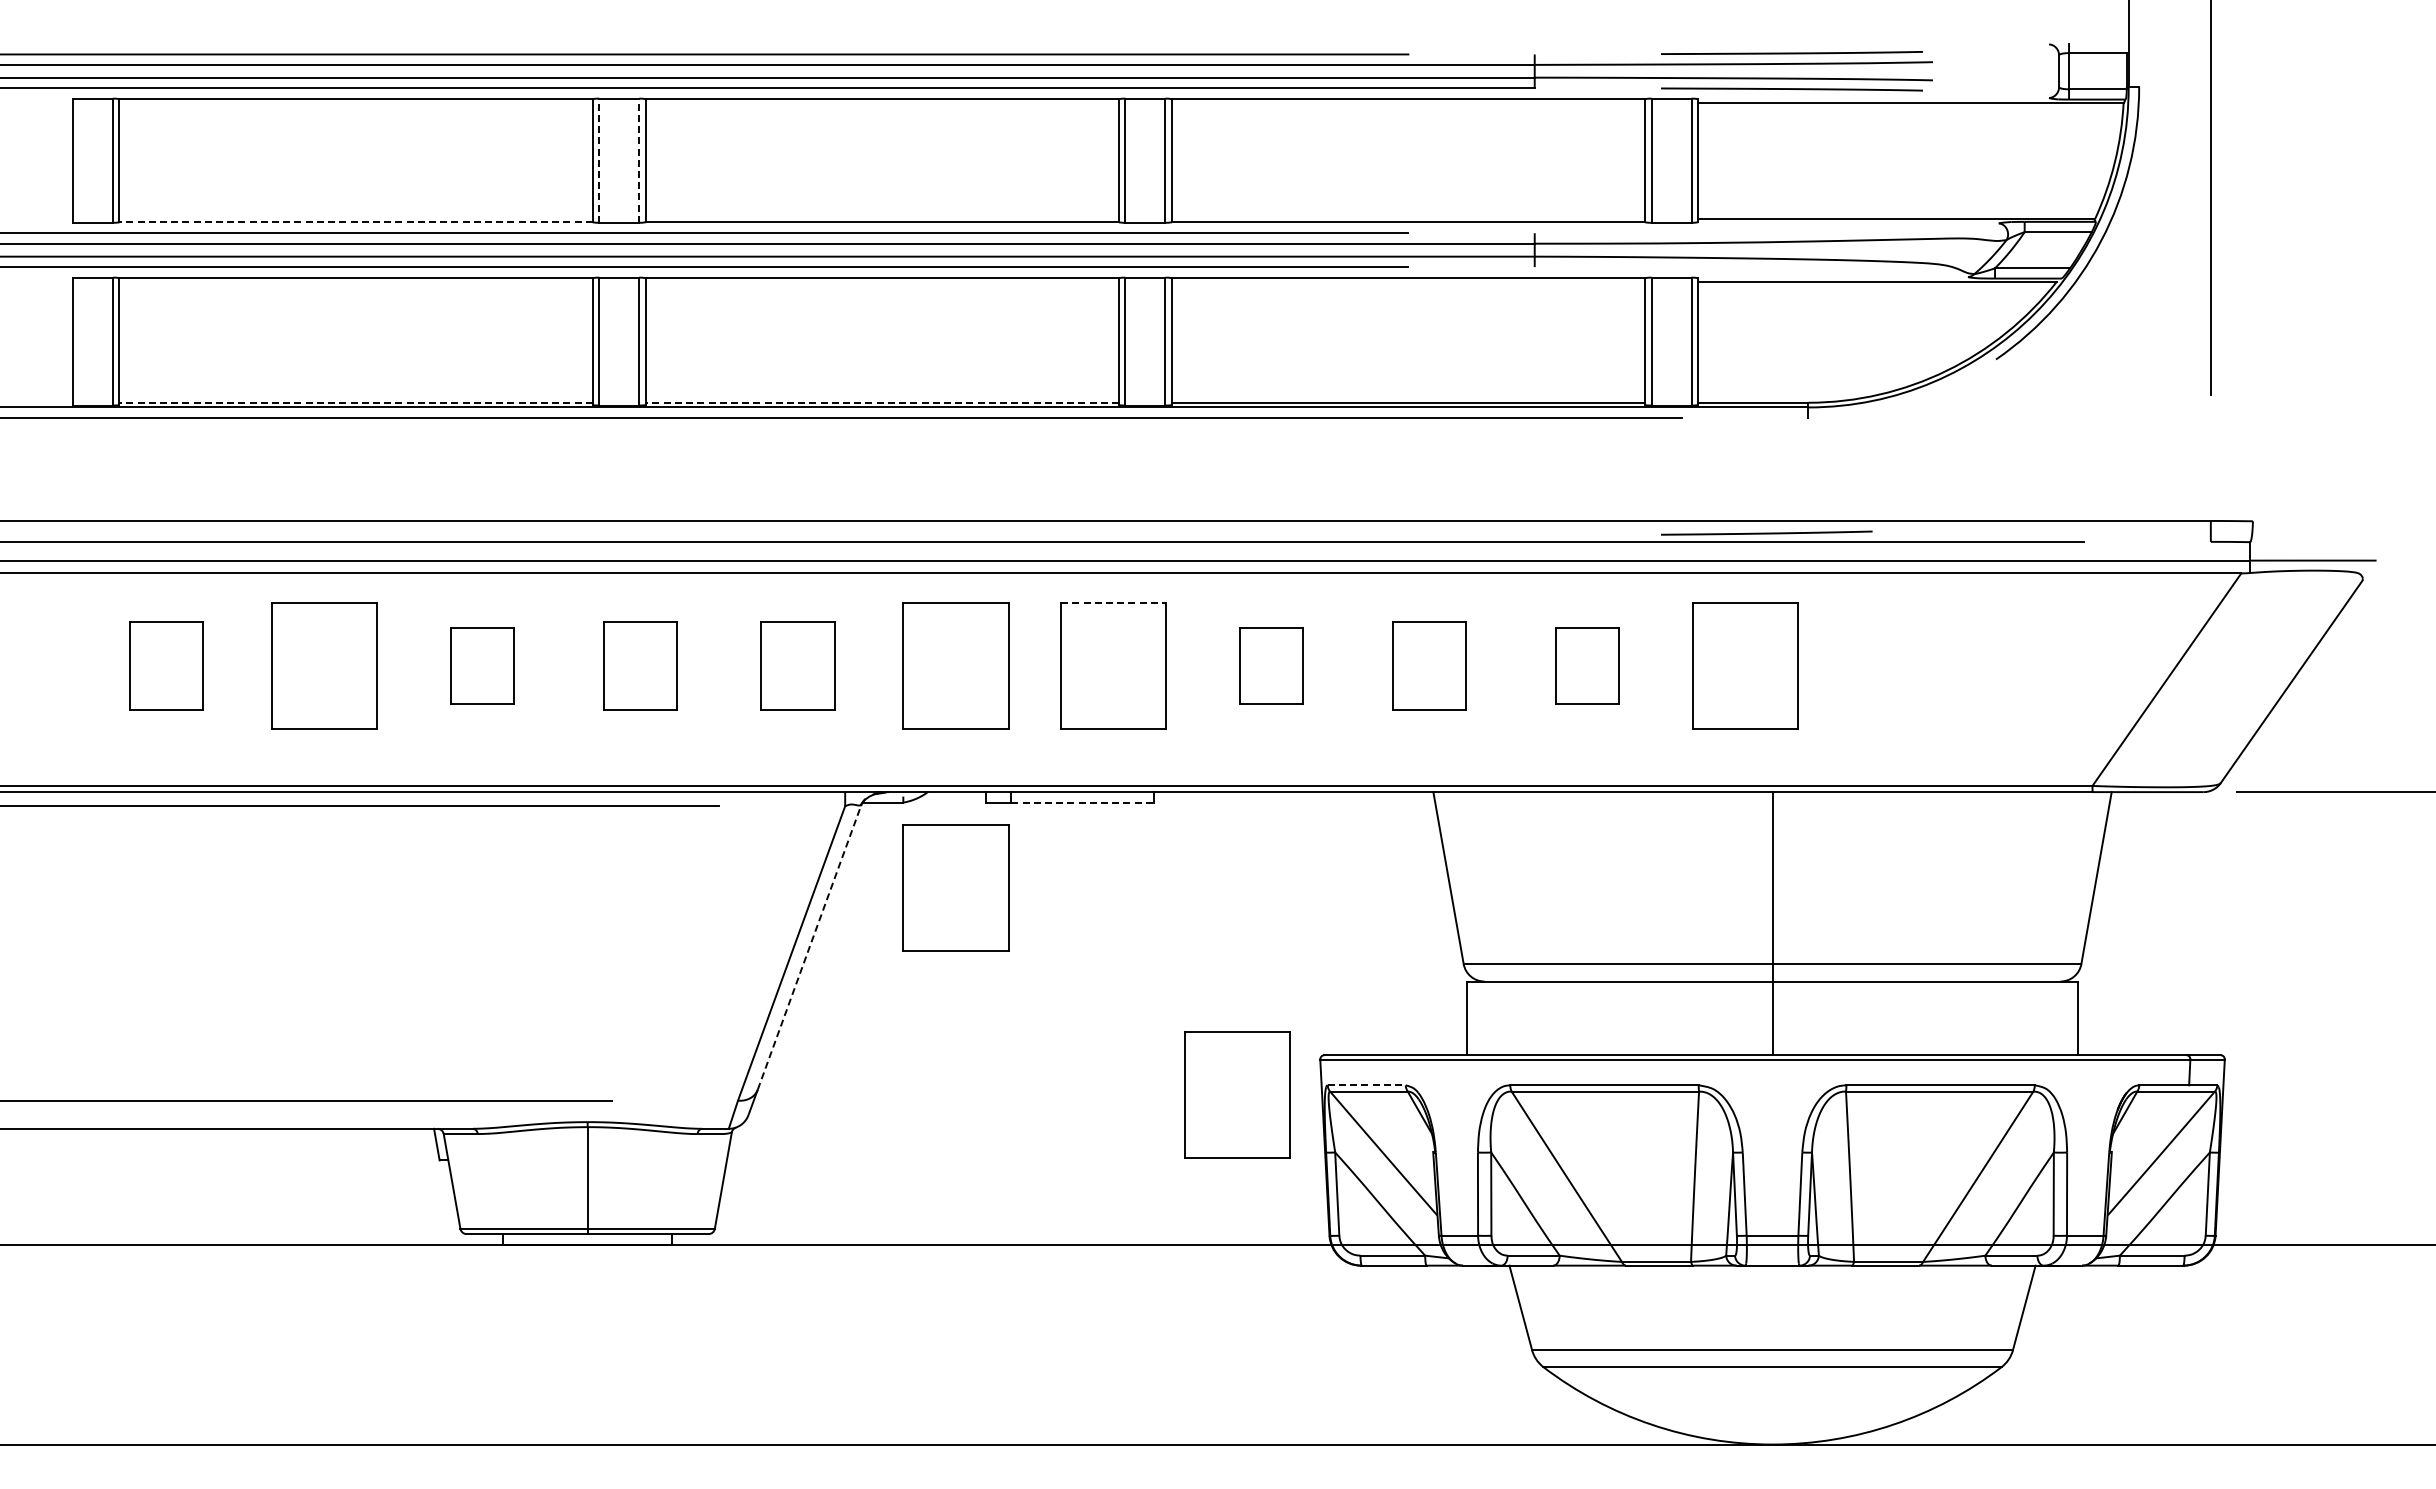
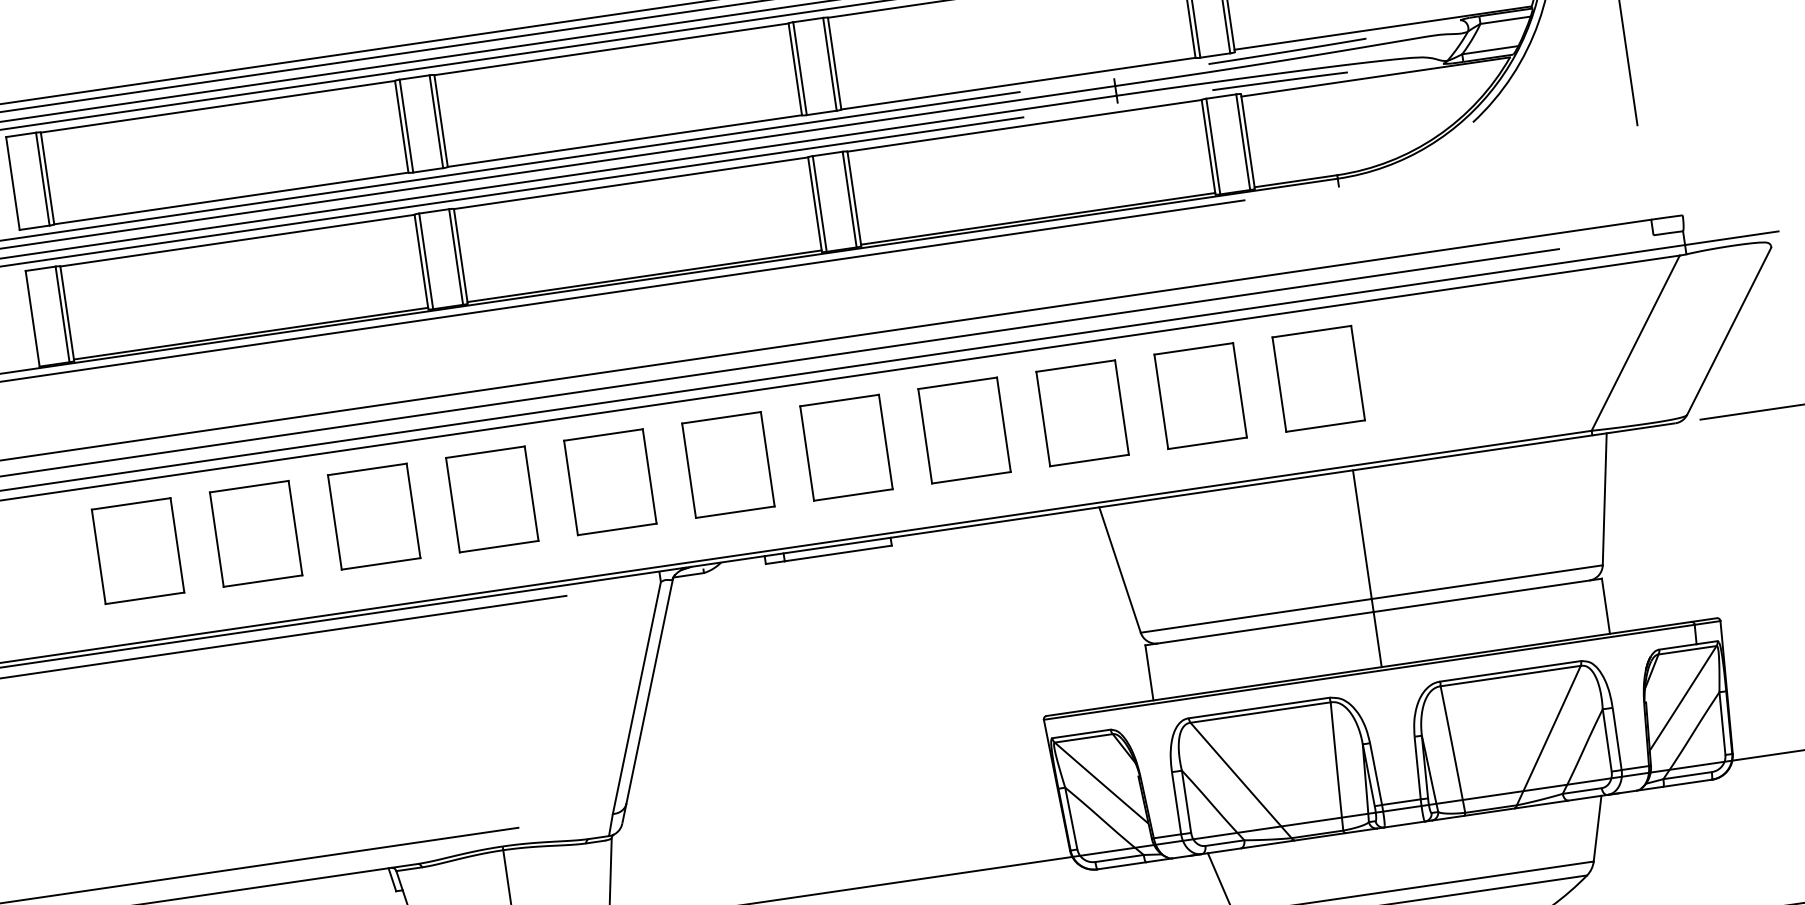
line: (599, 160) -> (406, 125), dashed -> solid
line: (639, 160) -> (436, 121), dashed -> solid
line: (356, 222) -> (231, 198), dashed -> solid
line: (1751, 268) -> (1280, 80), added
line: (356, 402) -> (251, 333), dashed -> solid
line: (882, 402) -> (644, 276), dashed -> solid
line: (1766, 532) -> (1287, 50), moved
line: (1113, 602) -> (839, 400), dashed -> solid
part: (166, 665) -> (137, 550), size x1.43
part: (482, 665) -> (374, 516), size x1.67
part: (640, 665) -> (492, 499), size x1.43
part: (798, 665) -> (610, 481), size x1.43
part: (1271, 665) -> (964, 430), size x1.67
part: (1429, 665) -> (1082, 413), size x1.43
part: (1587, 665) -> (1200, 395), size x1.67
line: (1082, 802) -> (837, 553), dashed -> solid
part: (955, 887) -> (752, 630), removed
line: (809, 947) -> (649, 691), dashed -> solid
line: (1367, 1085) -> (1082, 733), dashed -> solid
part: (1237, 1094) -> (985, 754), removed

